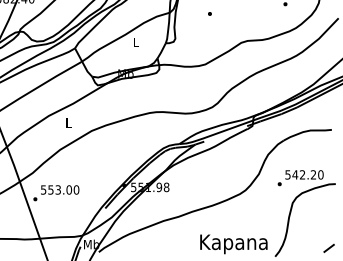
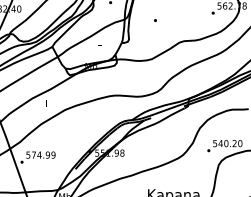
text: (302, 174) -> (226, 143), 542.20 -> 540.20
text: (63, 189) -> (43, 154), 553.00 -> 574.99

